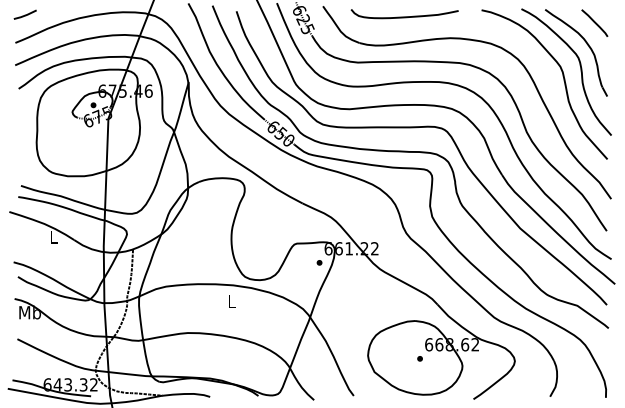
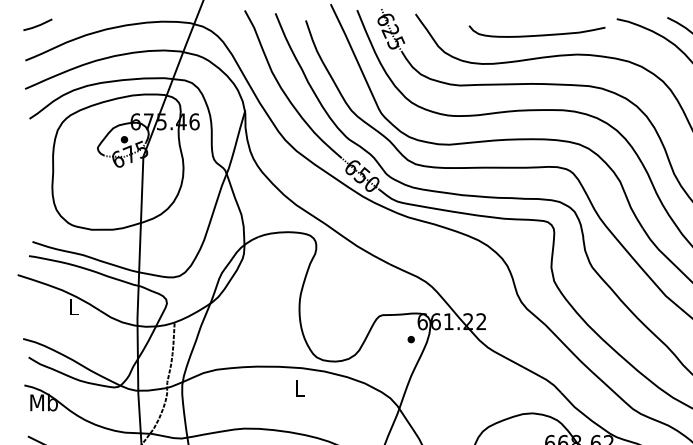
curve: (404, 16) -> (536, 34), moved

